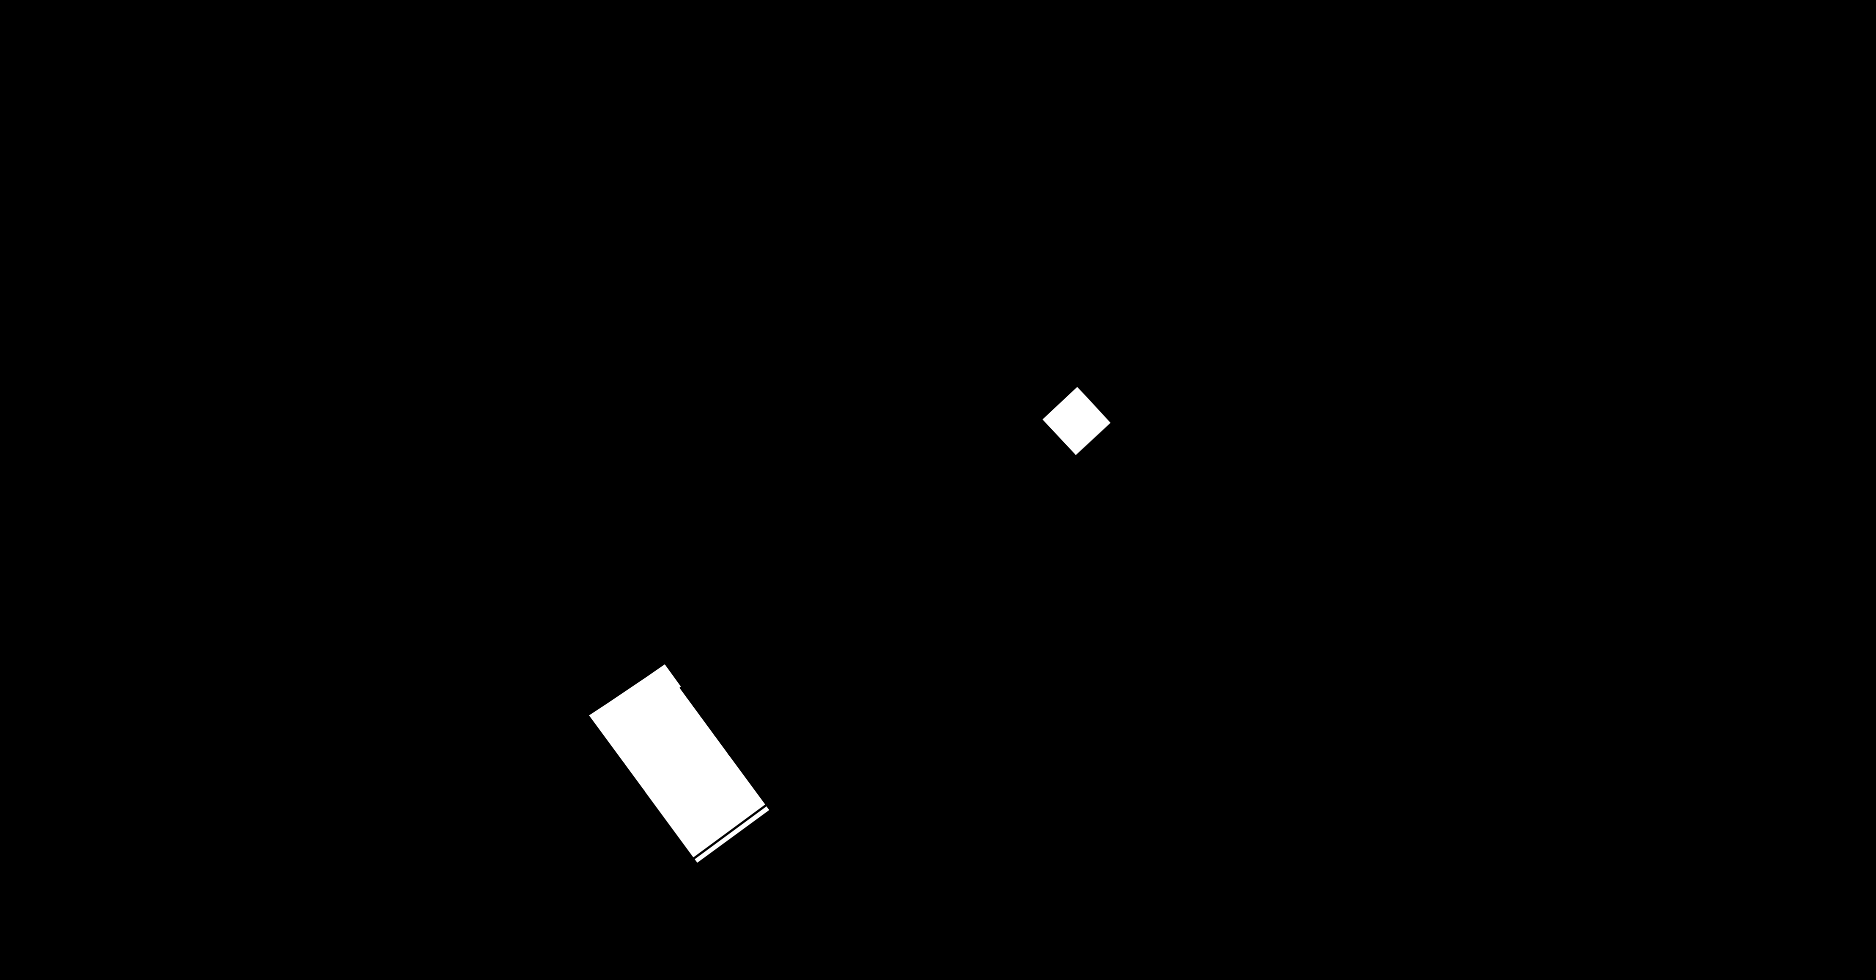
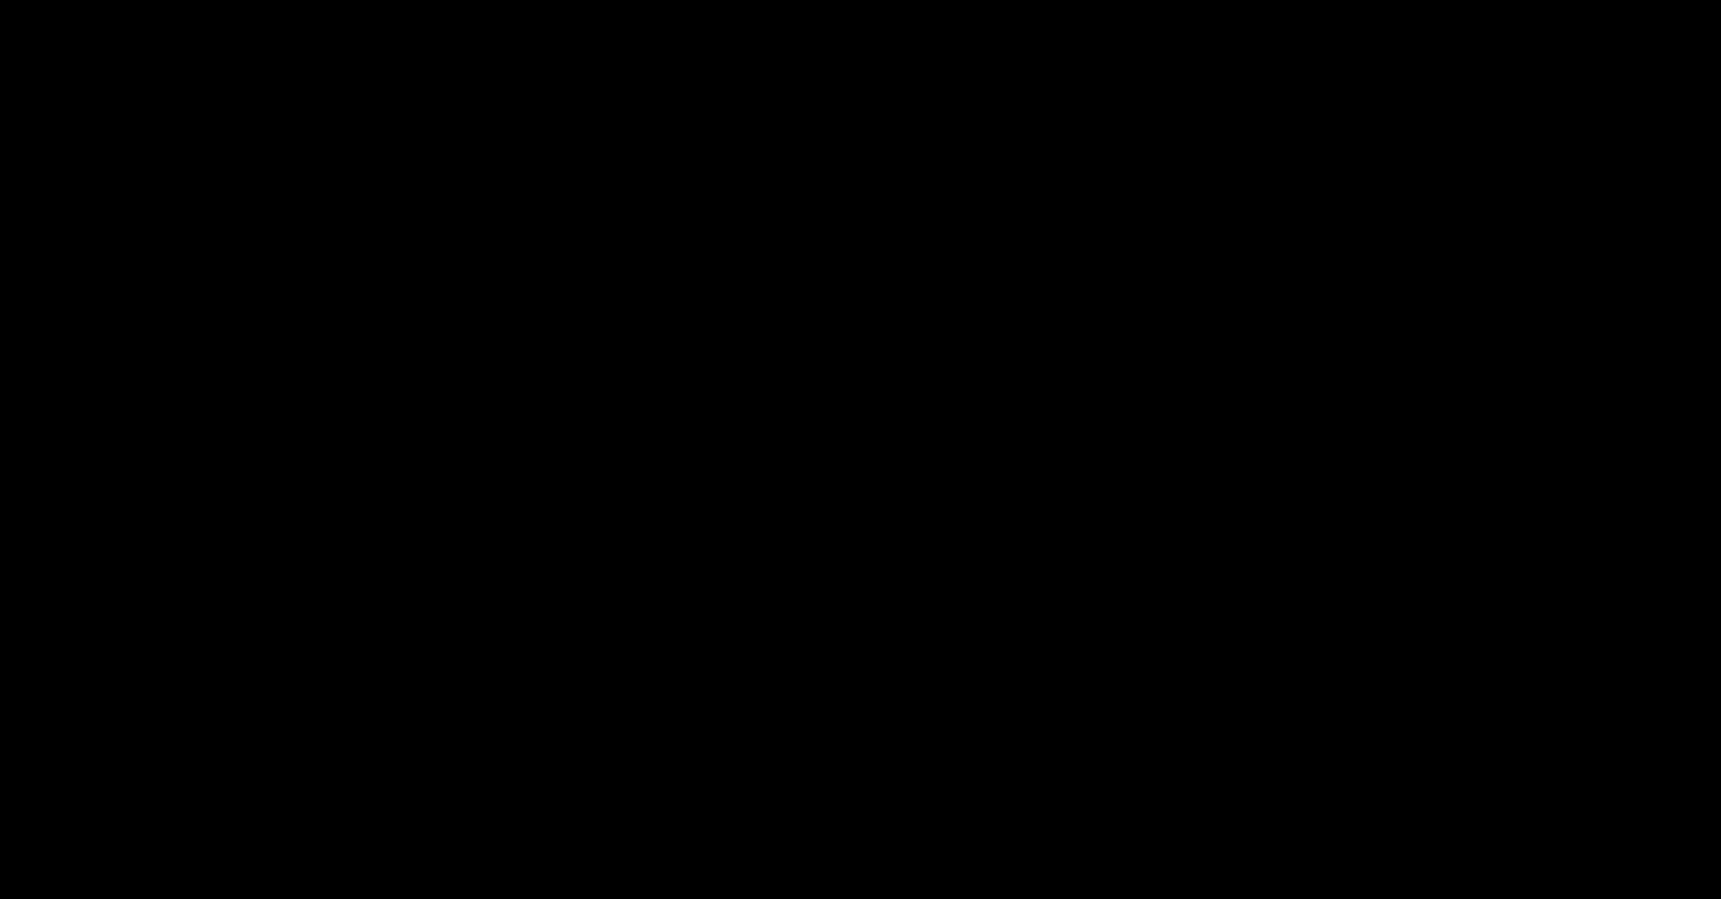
fill: (1076, 420) -> (987, 385), added
fill: (678, 762) -> (622, 699), added

